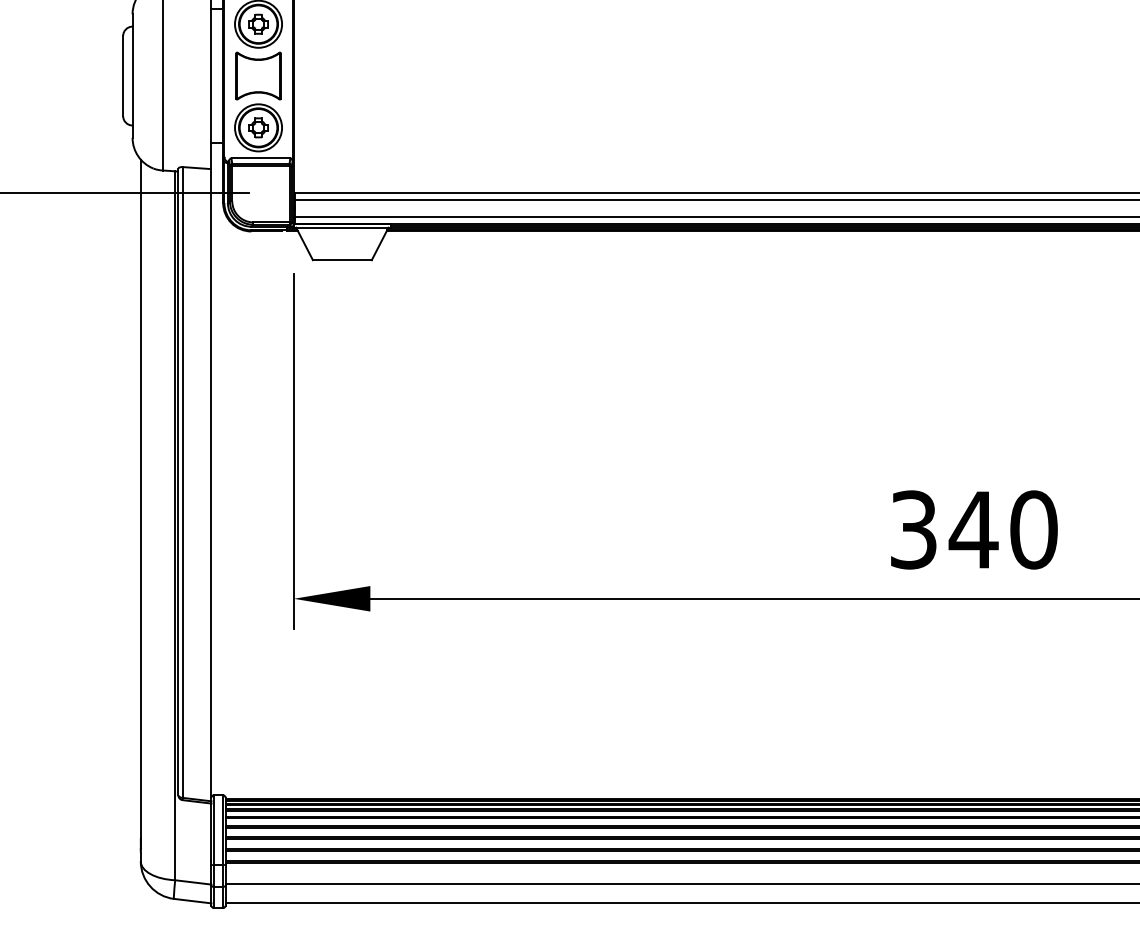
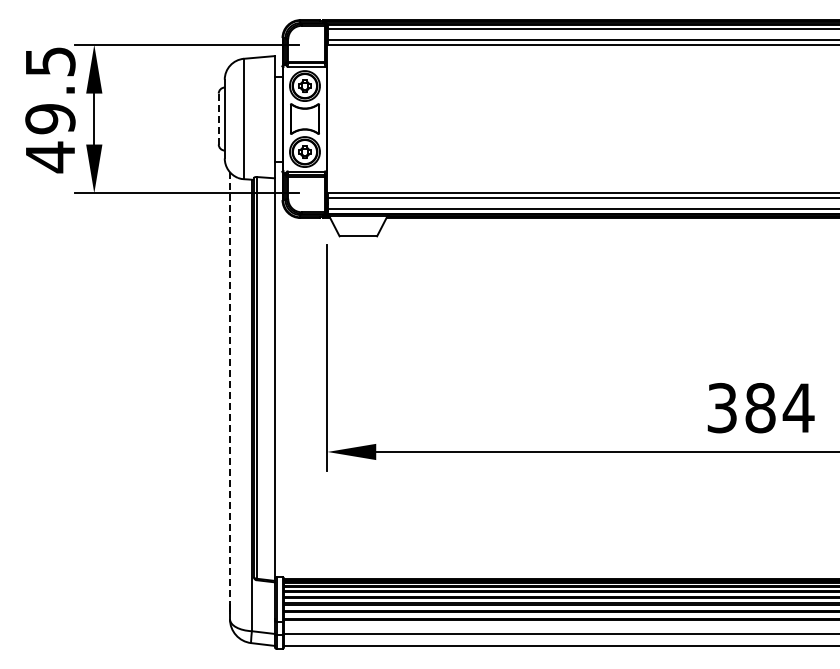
line: (122, 75) -> (218, 118), solid -> dashed
line: (141, 499) -> (230, 388), solid -> dashed
text: (1003, 528) -> (779, 407), 340 -> 384

